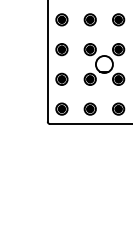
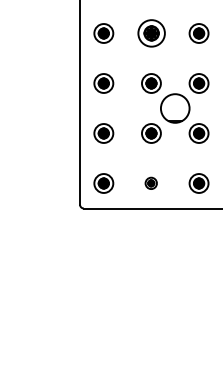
part: (89, 19) -> (150, 32), size x1.4
part: (89, 108) -> (150, 182), size x0.6

